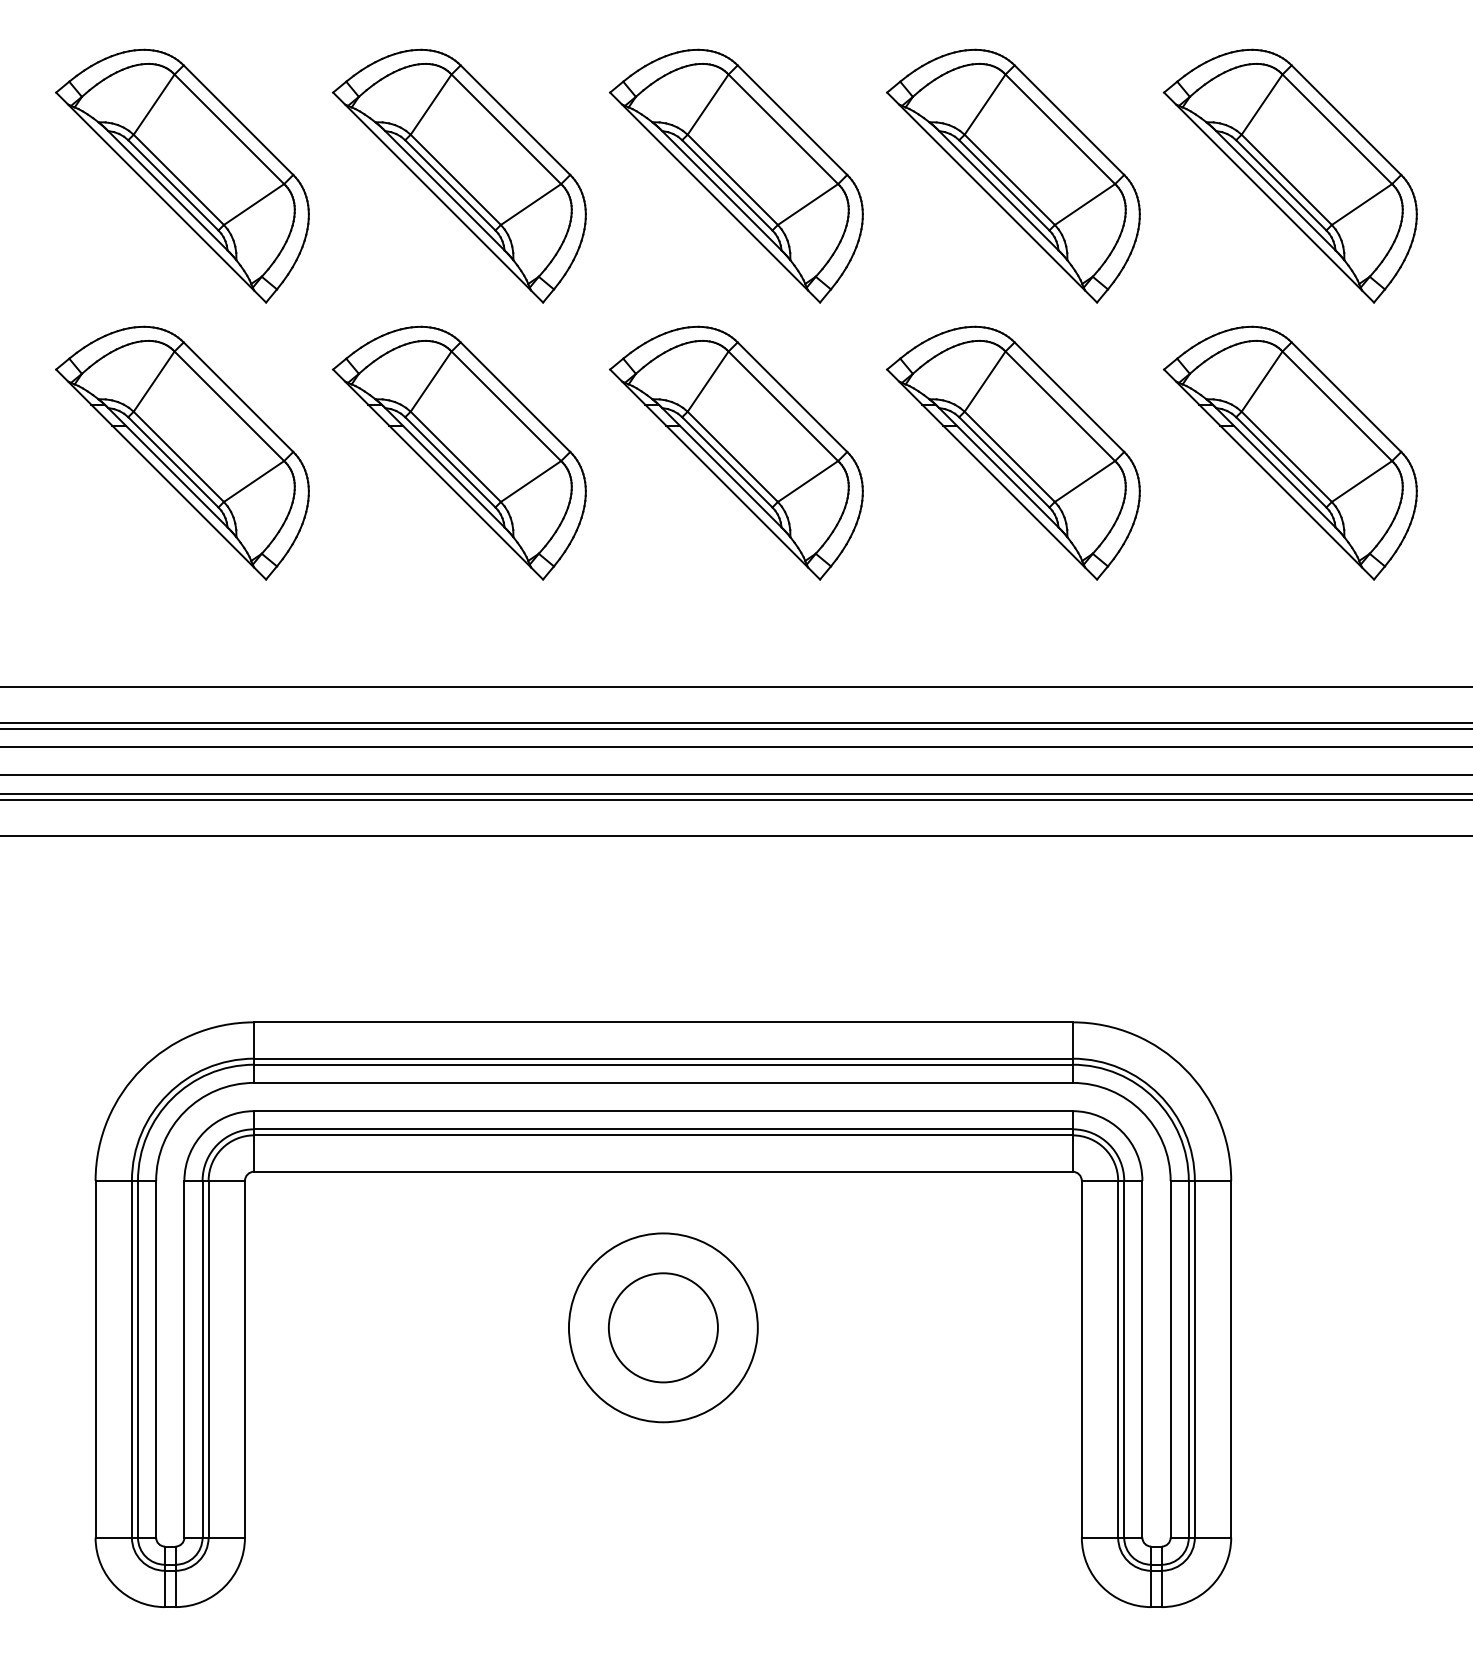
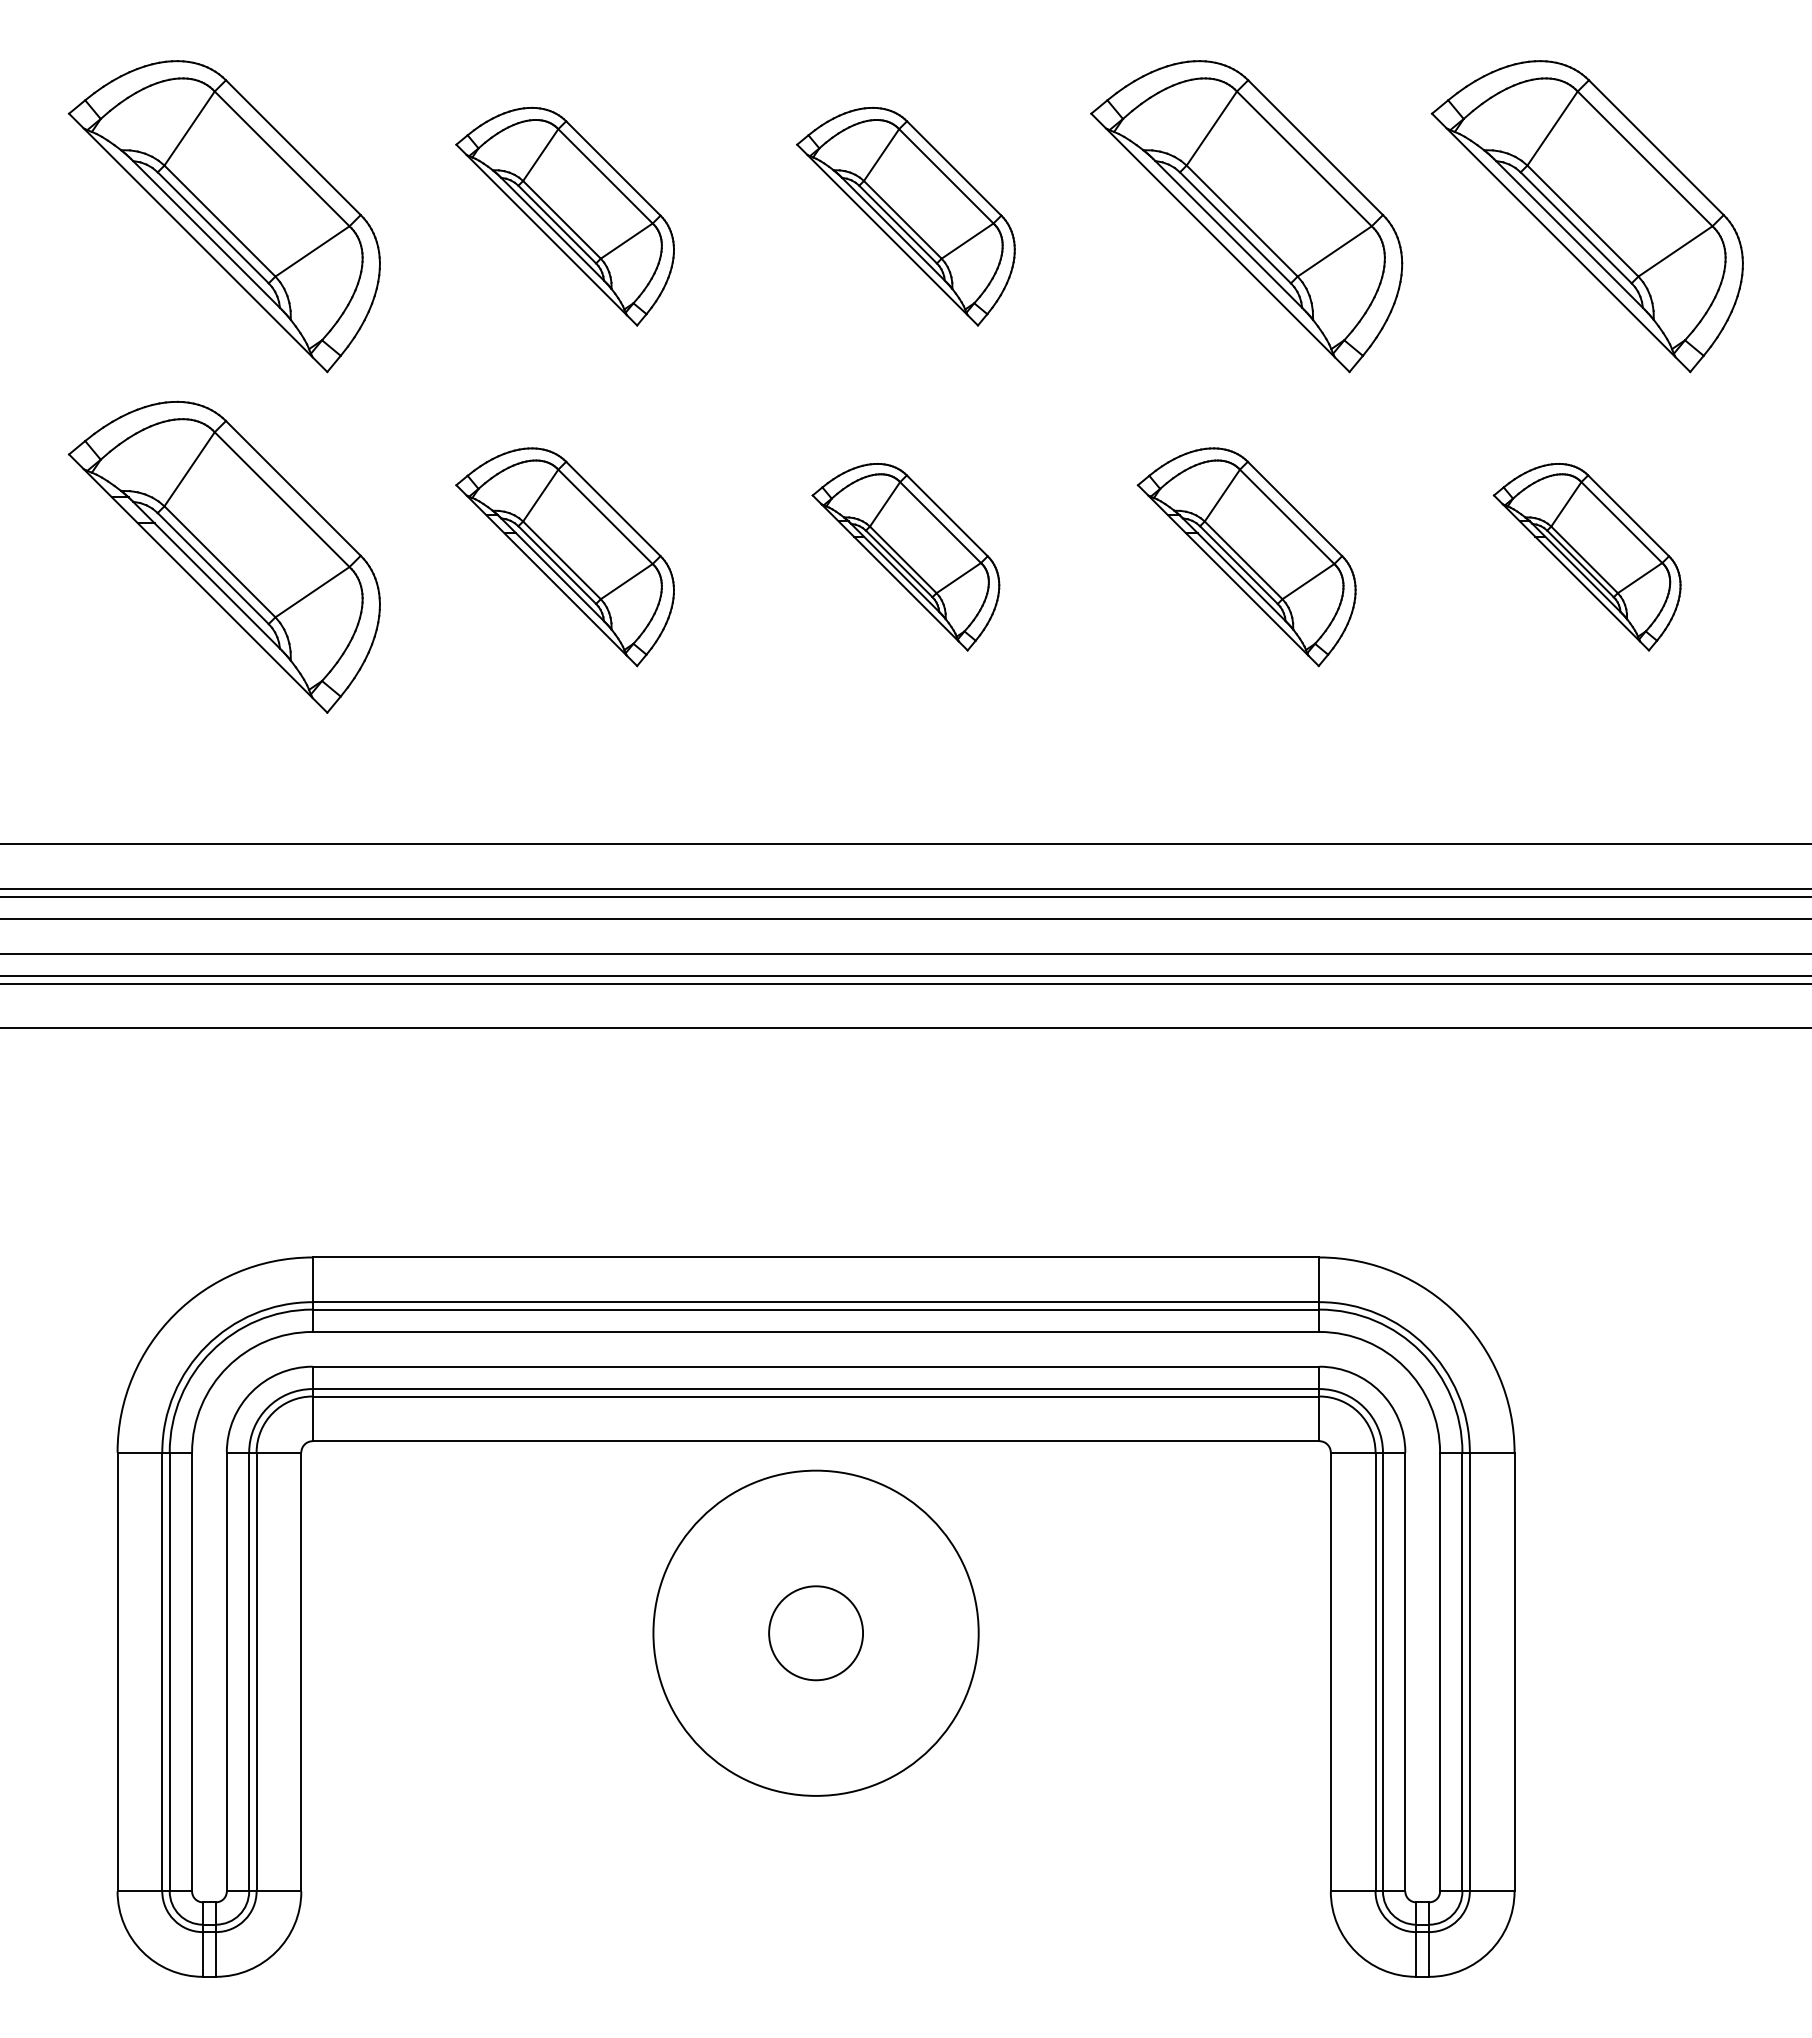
part: (458, 176) -> (564, 216), size x0.7
part: (736, 176) -> (905, 216), size x0.7
part: (458, 452) -> (564, 556), size x0.7
part: (736, 452) -> (905, 556), size x0.6
part: (1013, 452) -> (1246, 556), size x0.7
part: (1289, 452) -> (1586, 556), size x0.6
circle: (662, 1328) -> (815, 1633), size x0.7
circle: (662, 1328) -> (815, 1633), size x1.4

